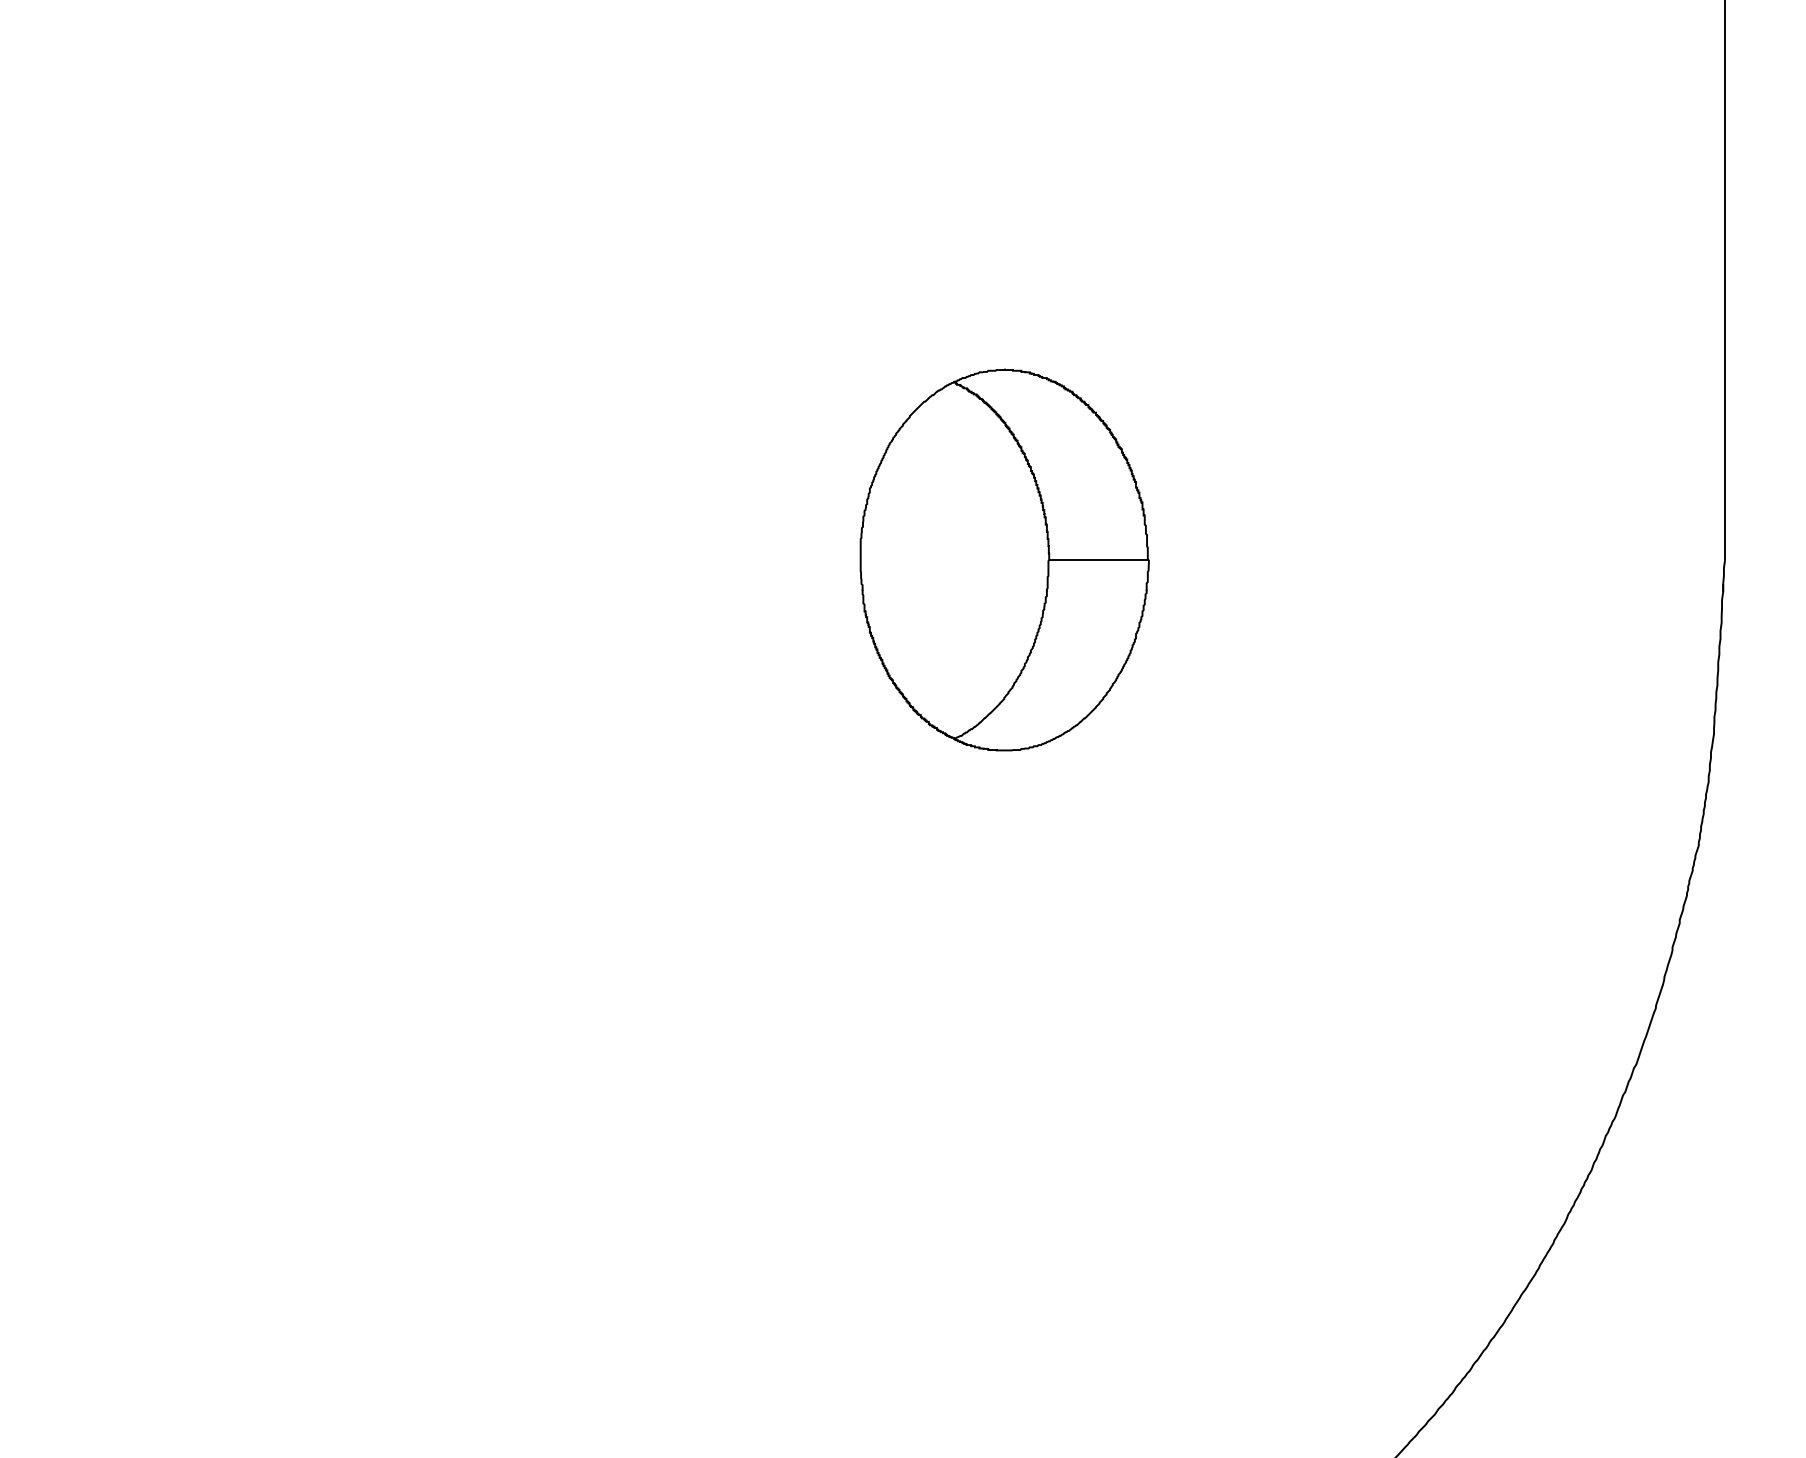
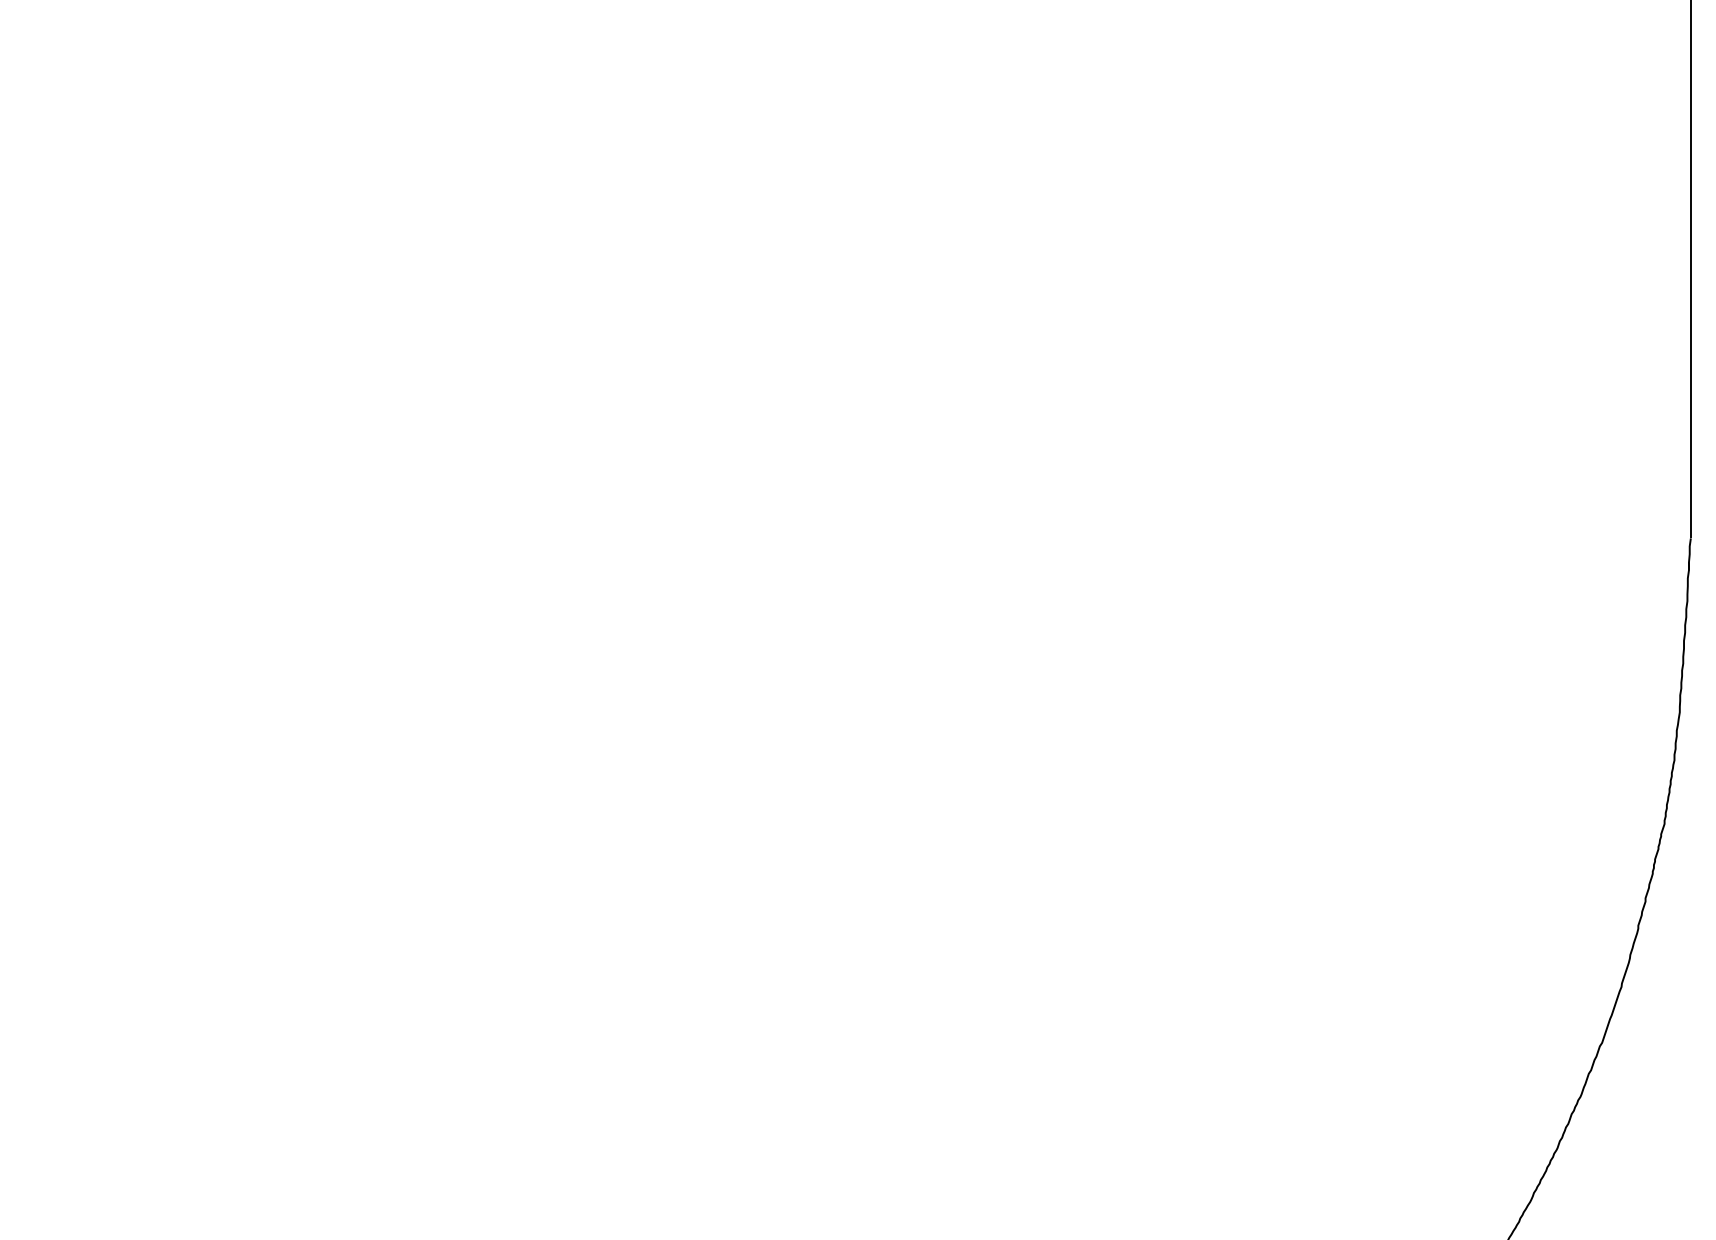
part: (1004, 559) -> (970, 537), removed

